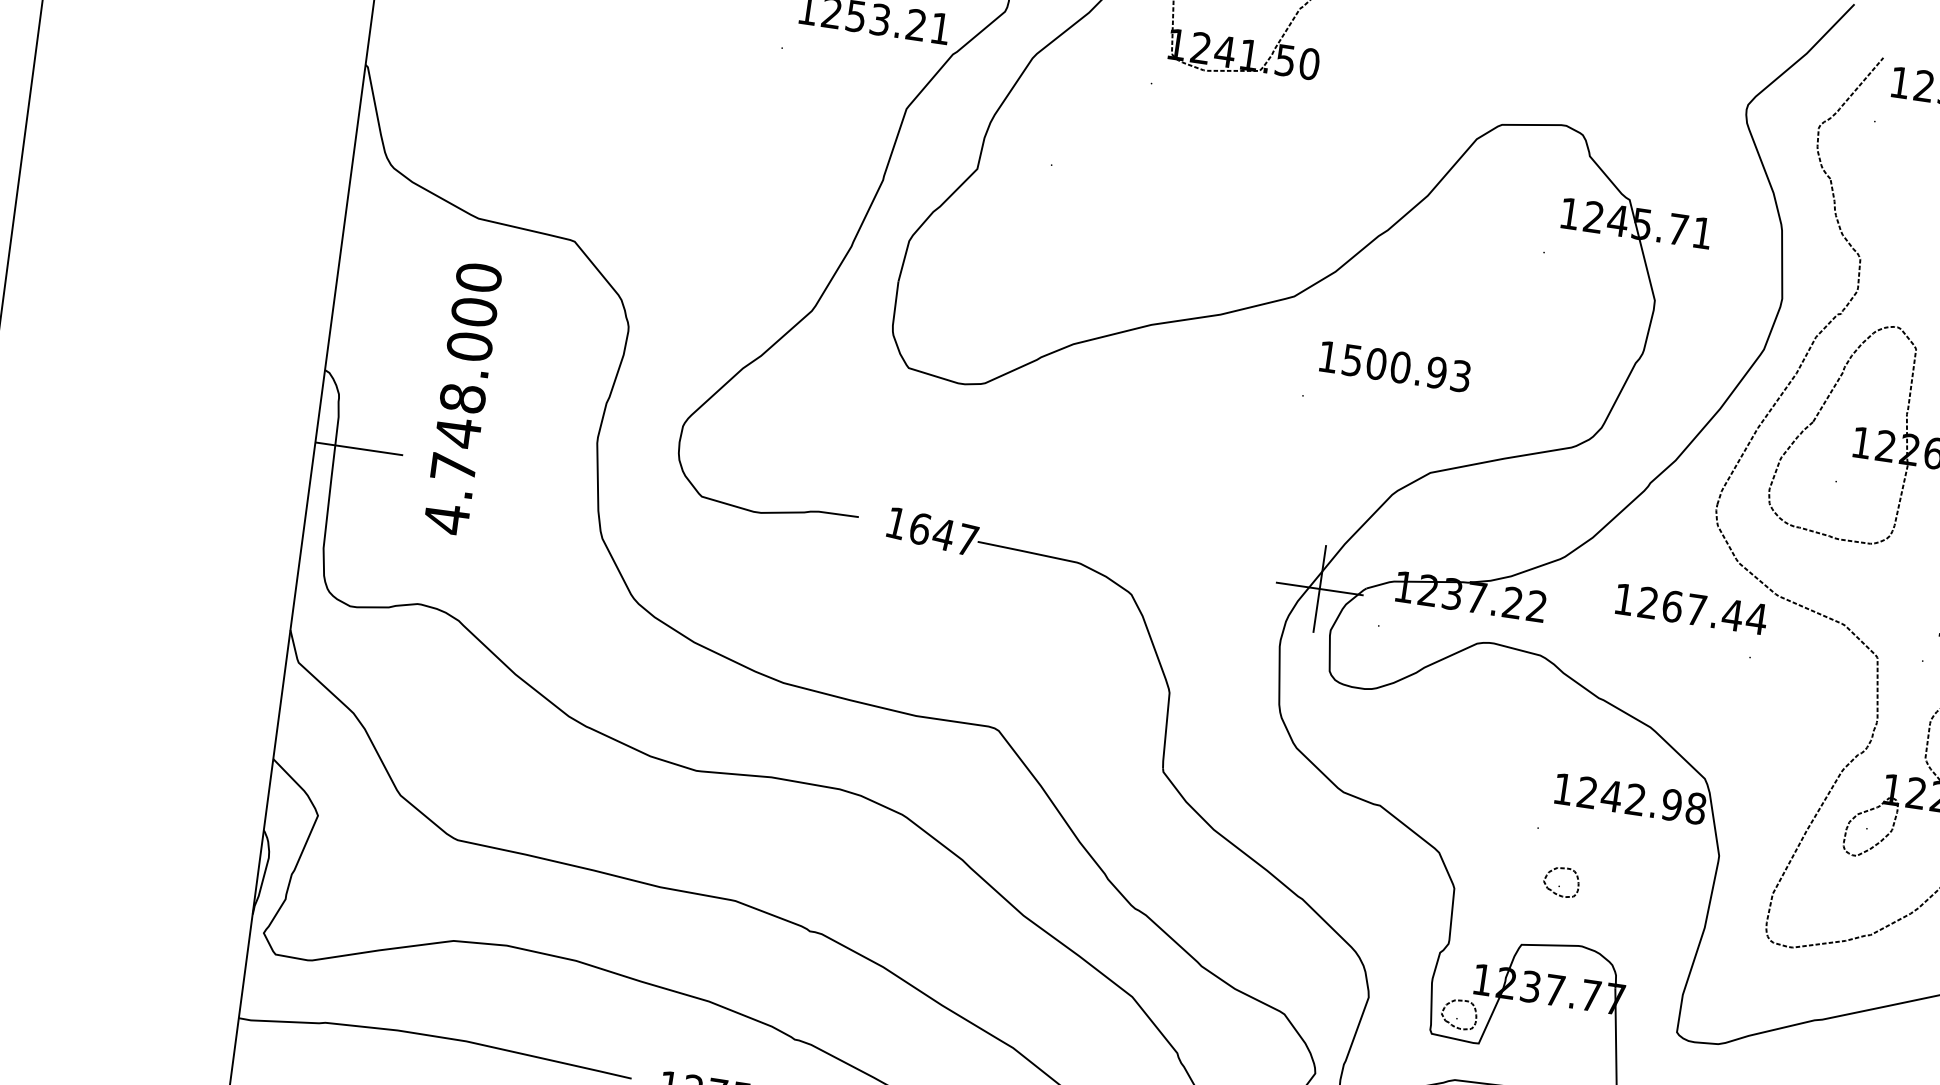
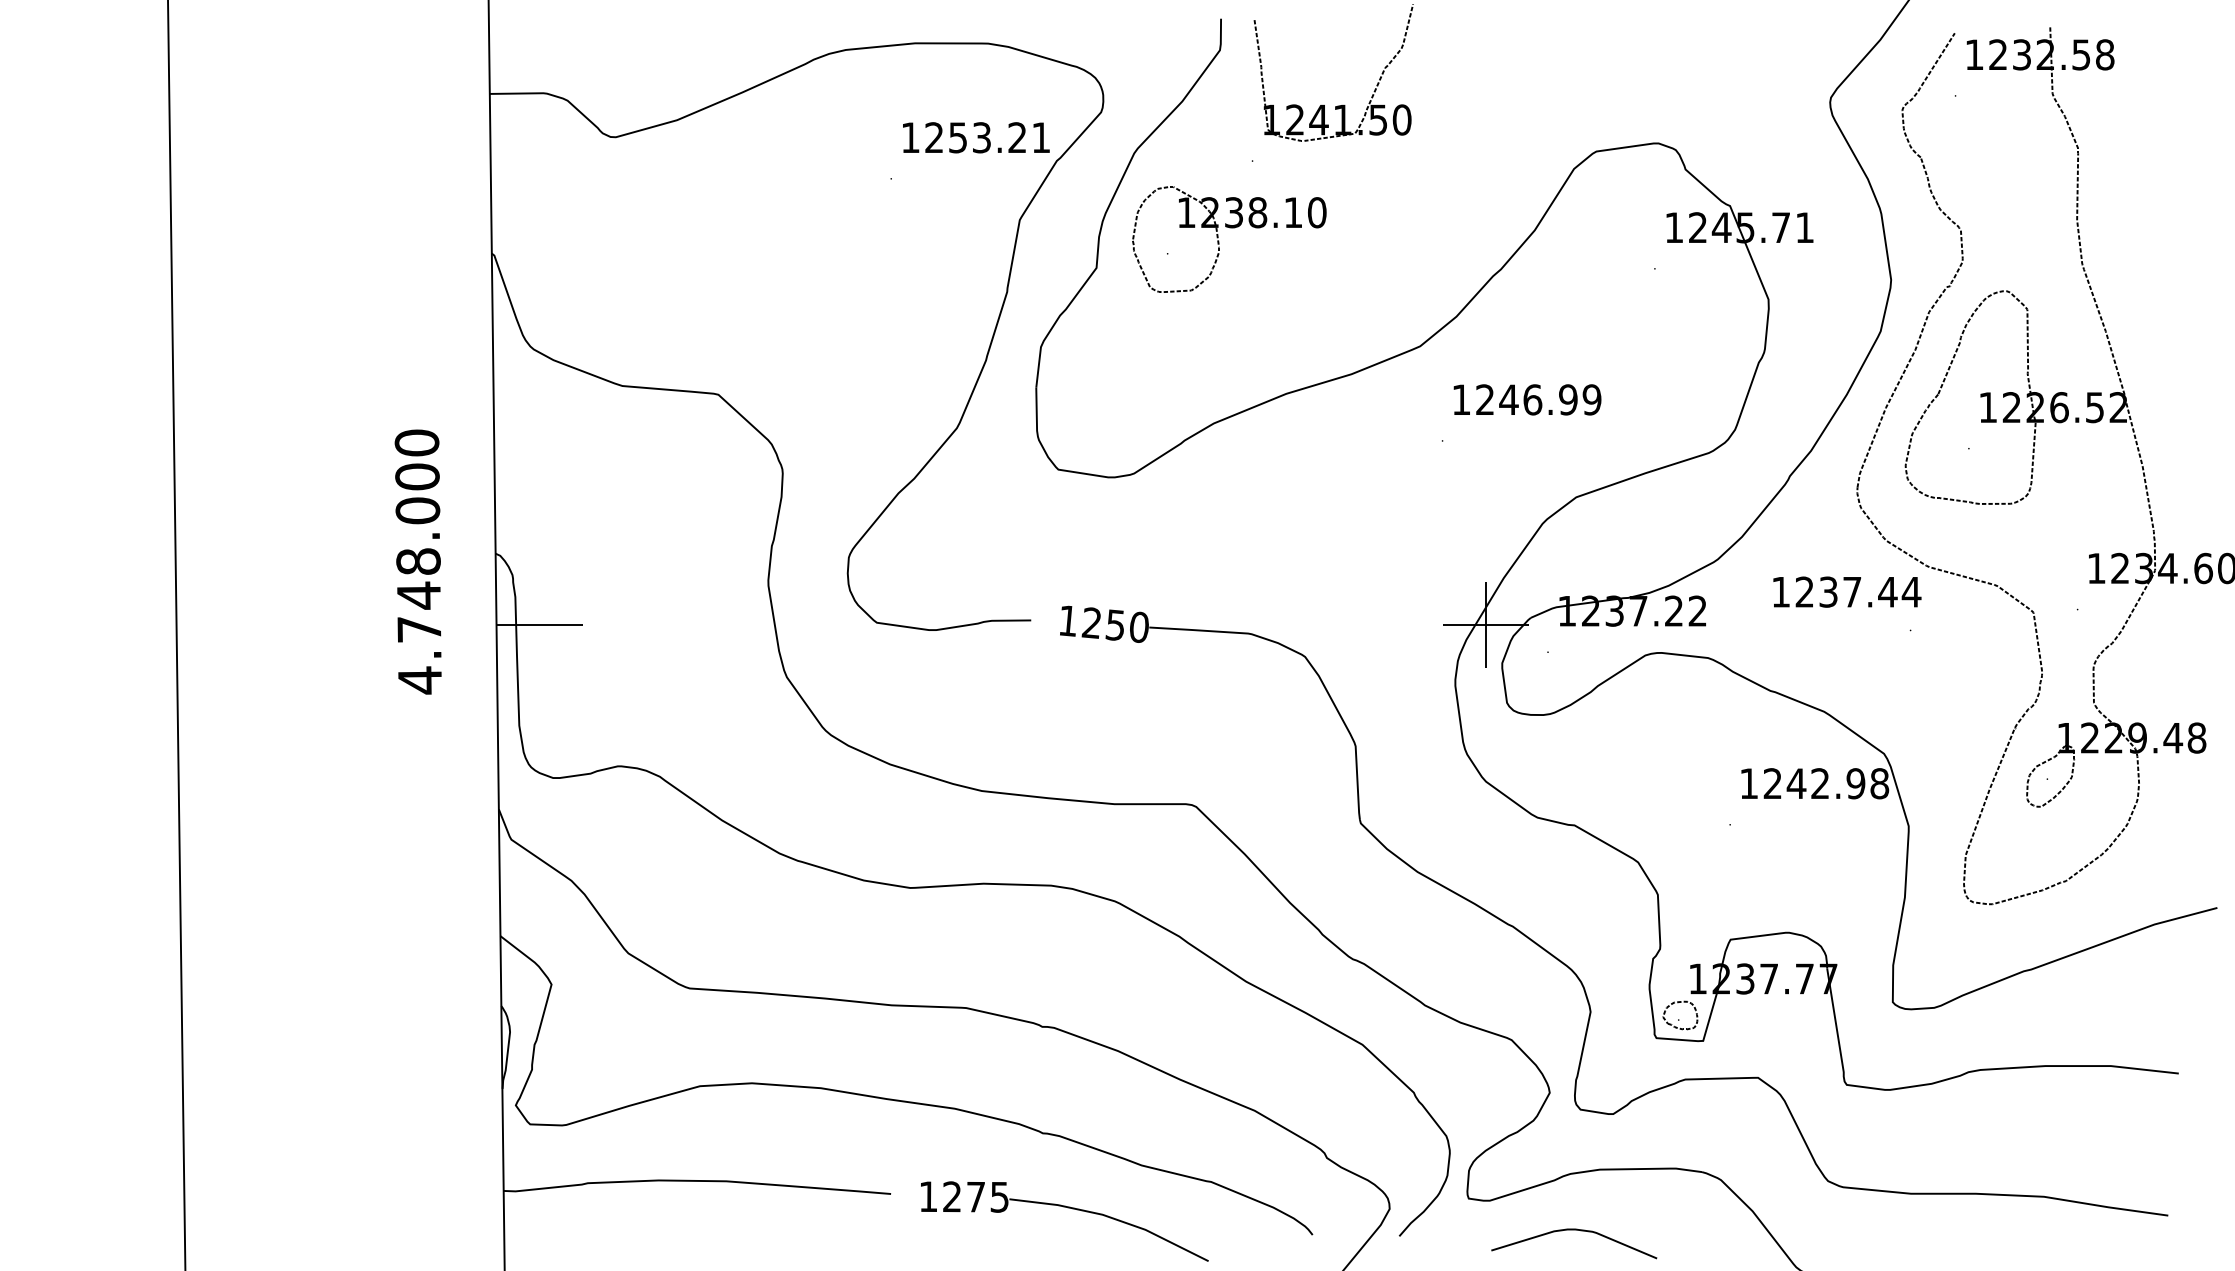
part: (1106, 160) -> (1219, 241), added
text: (1406, 367) -> (1538, 399), 1500.93 -> 1246.99
text: (461, 398) -> (417, 561), moved
text: (943, 533) -> (1115, 624), 1647 -> 1250
text: (1672, 605) -> (1828, 591), 1267.44 -> 1237.44
part: (1561, 882) -> (1760, 873), removed

